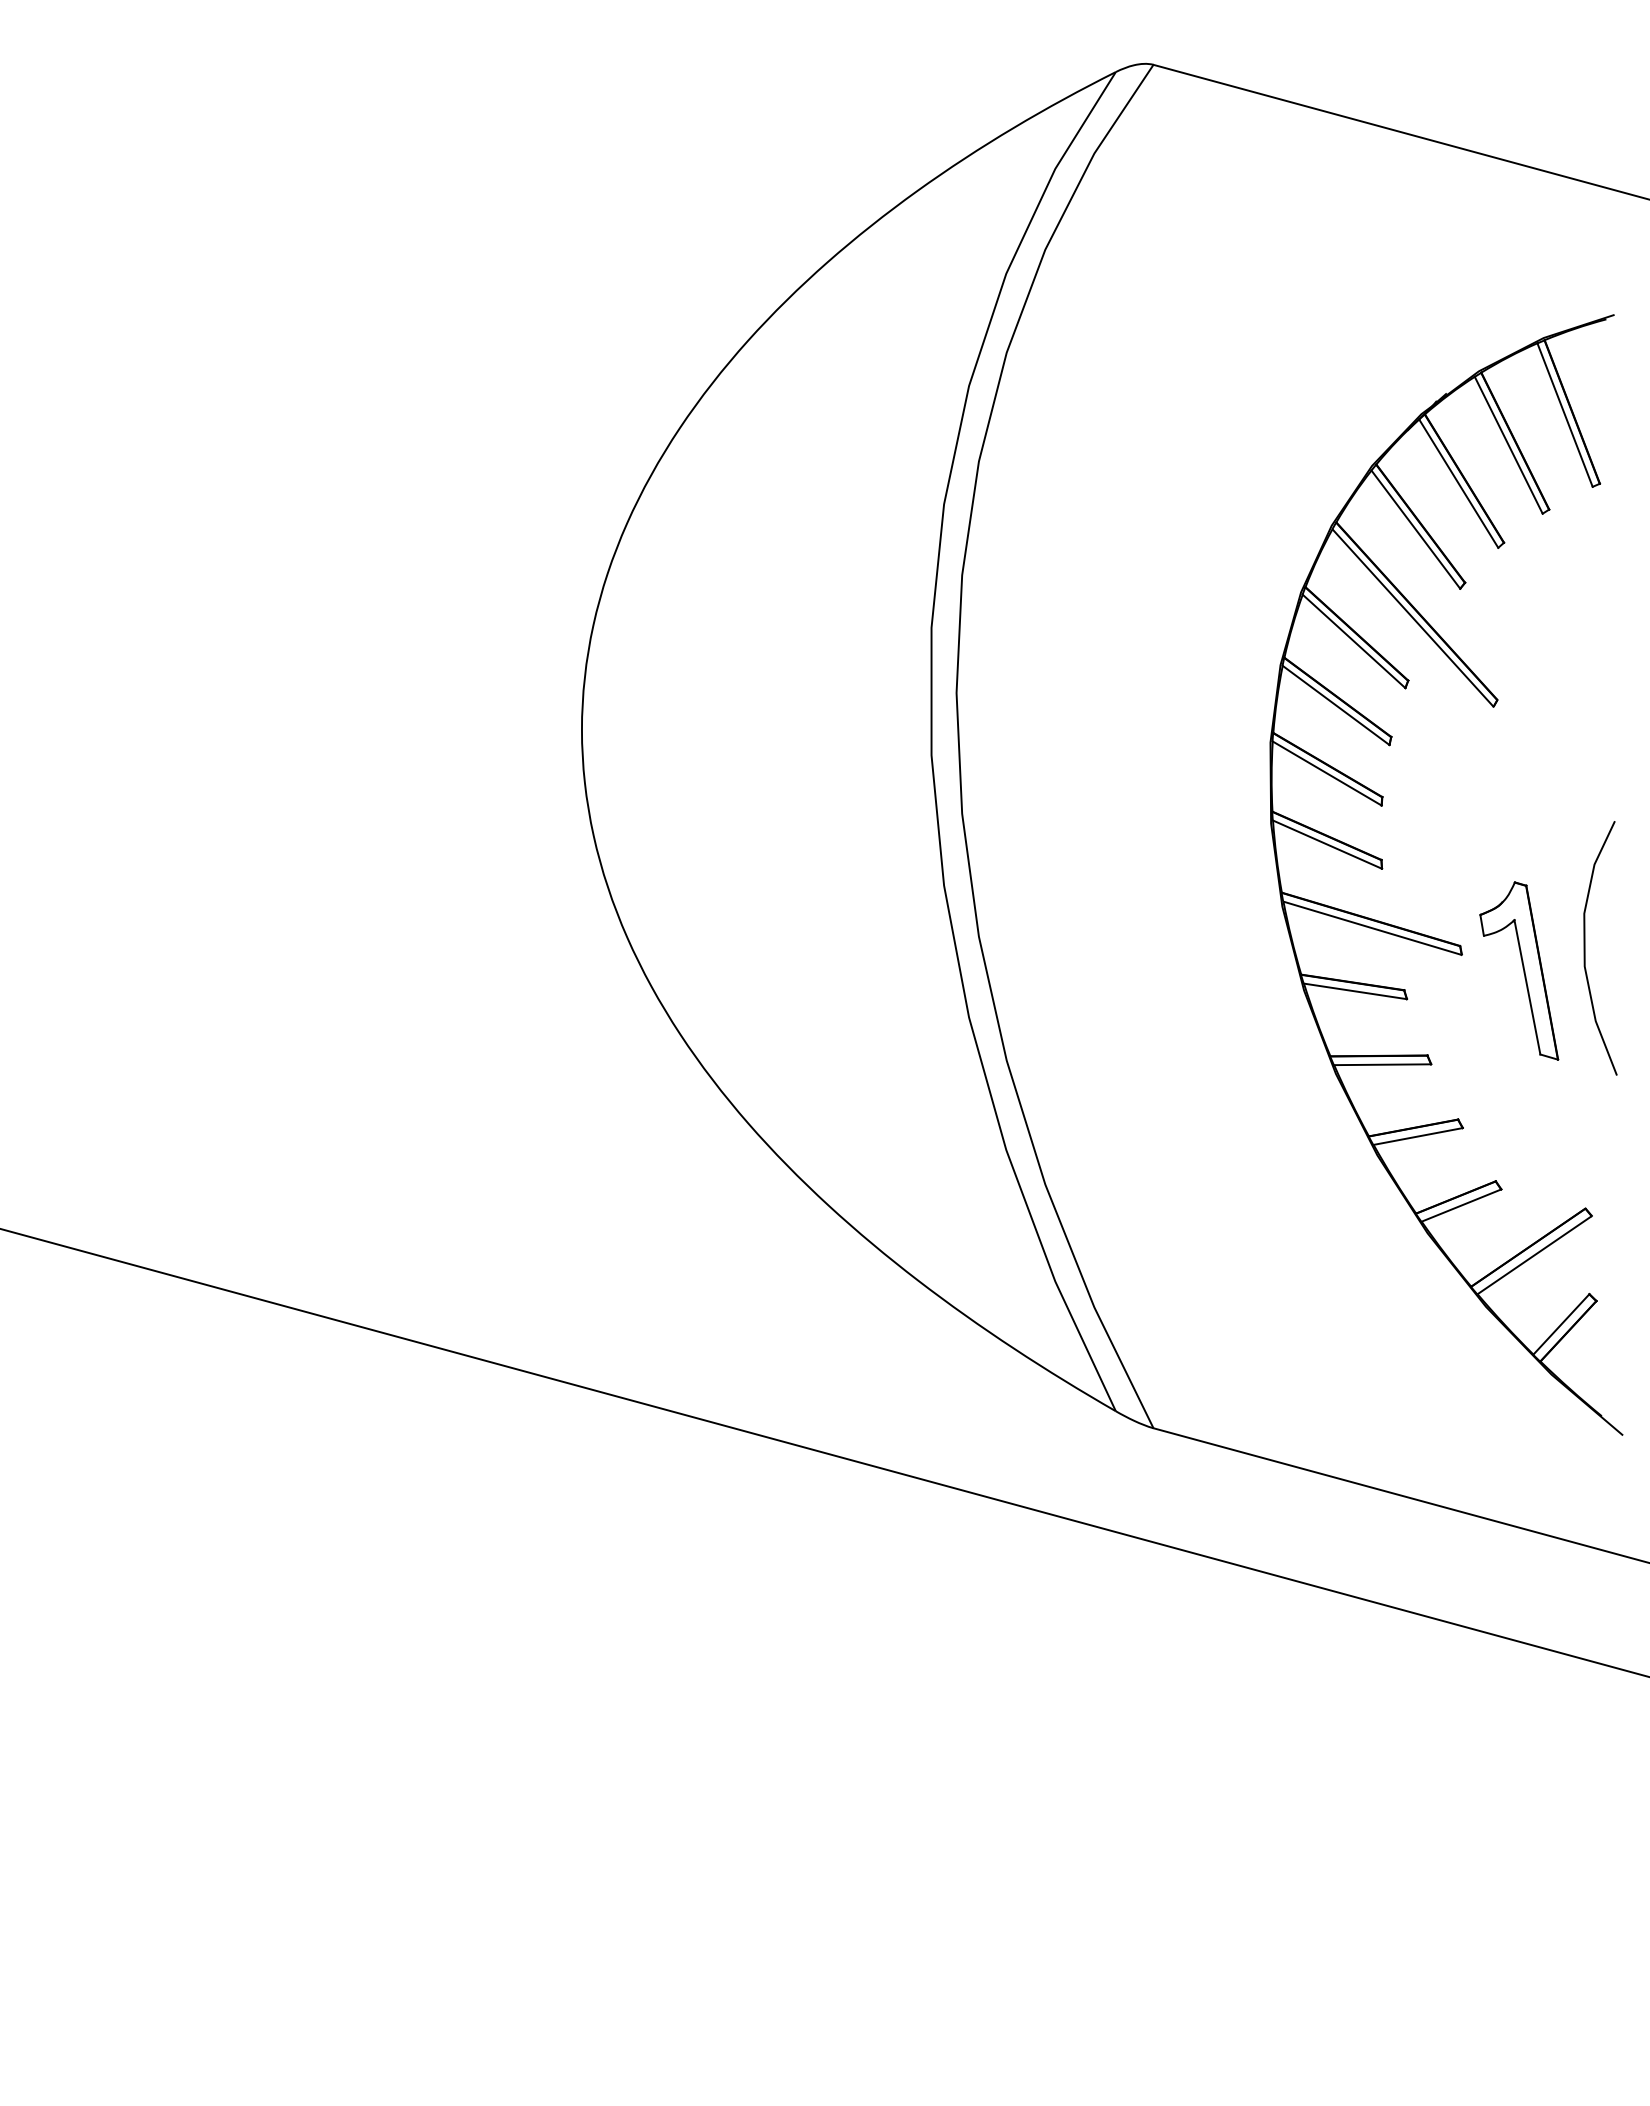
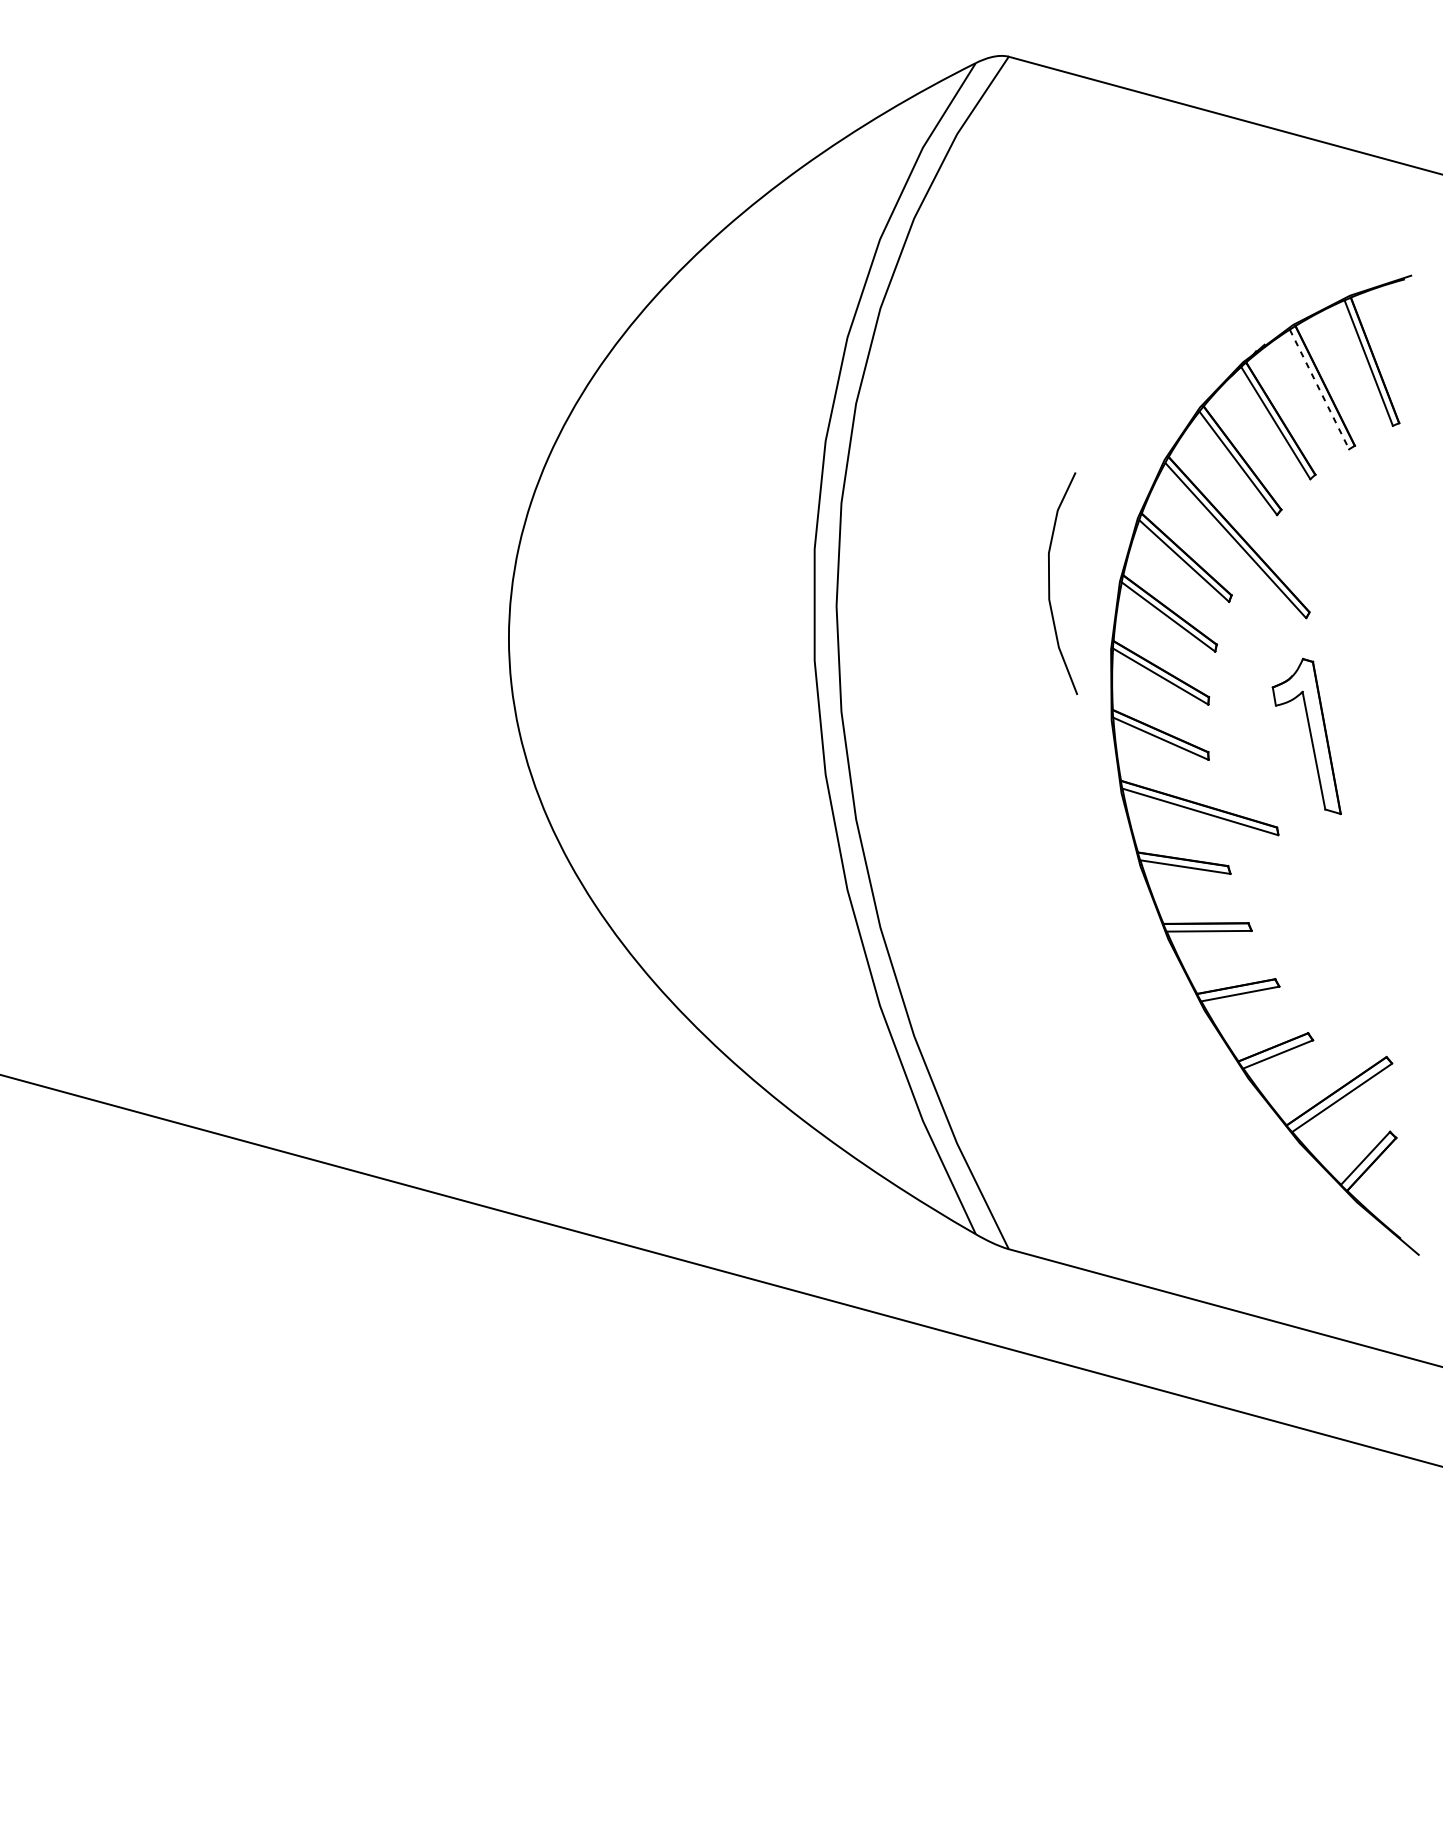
line: (1508, 445) -> (1319, 389), solid -> dashed
curve: (1585, 948) -> (1049, 583), moved
part: (1519, 970) -> (1307, 736), moved

